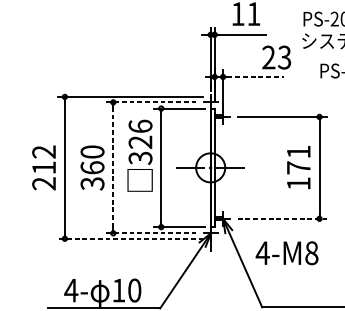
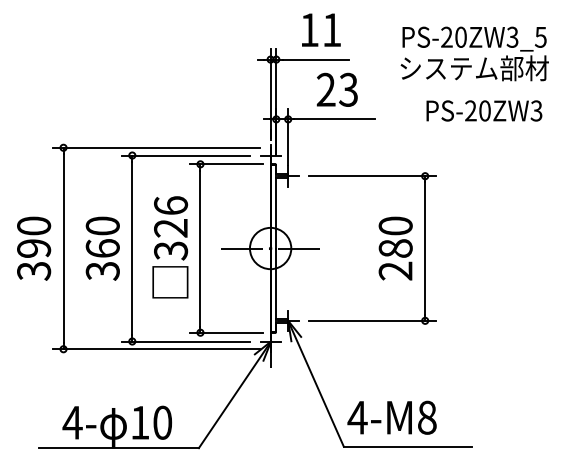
text: (276, 57) -> (336, 89), moved
line: (255, 77) -> (334, 119), dashed -> solid
line: (150, 102) -> (185, 155), dashed -> solid
text: (140, 155) -> (170, 247), moved
text: (44, 167) -> (34, 248), 212 -> 390
line: (113, 167) -> (132, 248), dashed -> solid
text: (298, 167) -> (395, 248), 171 -> 280
line: (282, 218) -> (372, 320), dashed -> solid
line: (150, 233) -> (185, 341), dashed -> solid
line: (130, 238) -> (156, 349), dashed -> solid
text: (286, 253) -> (391, 417), moved

